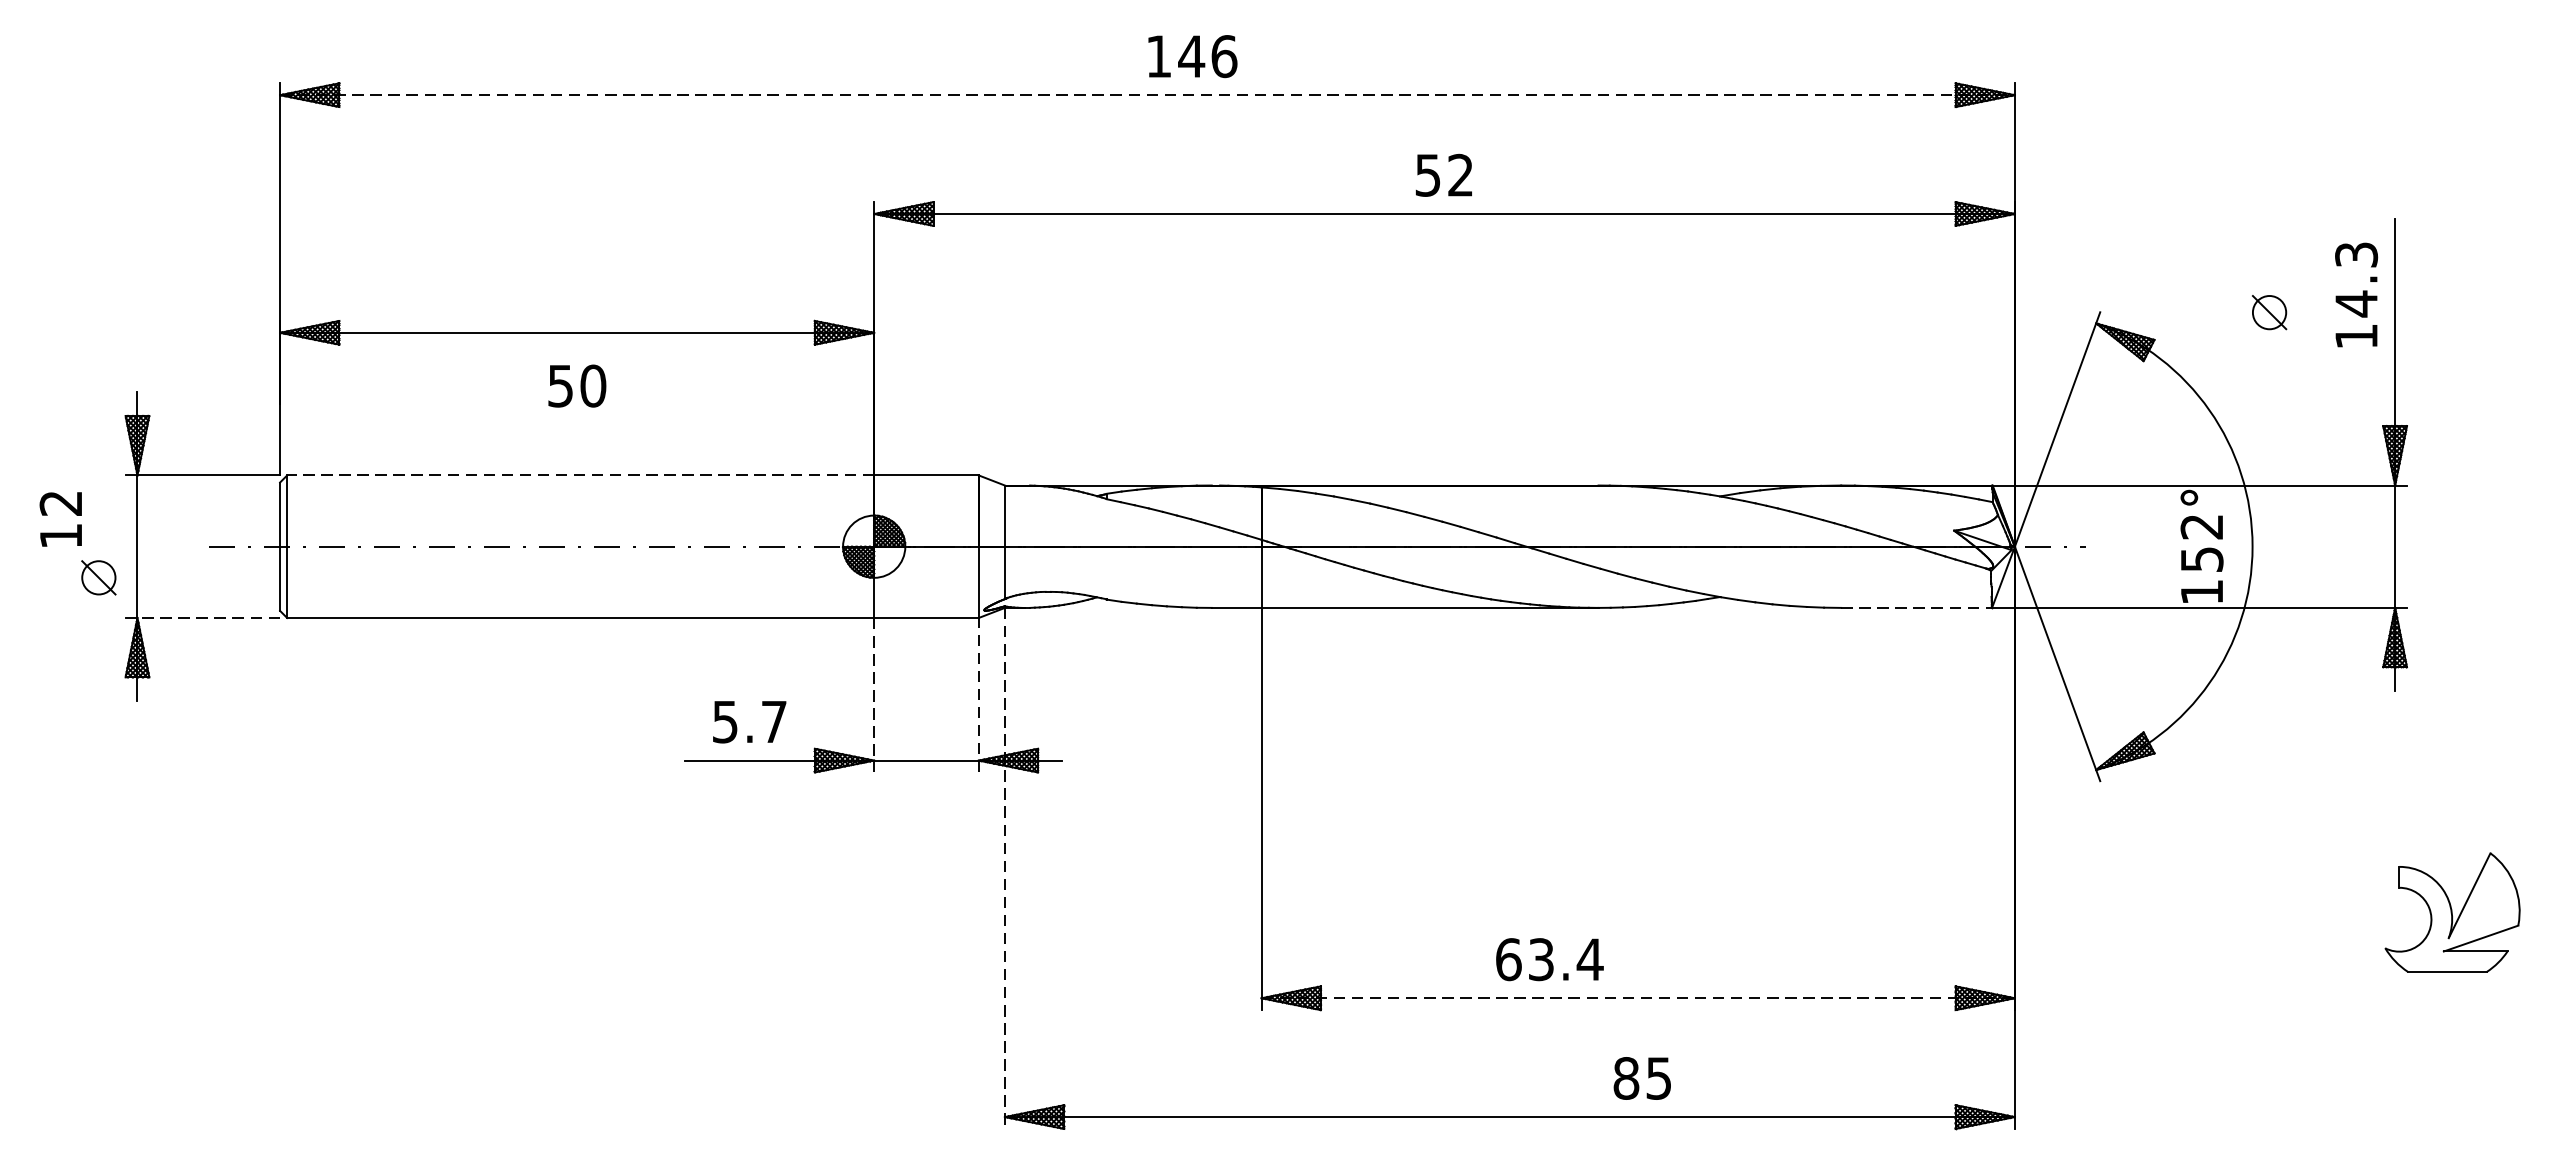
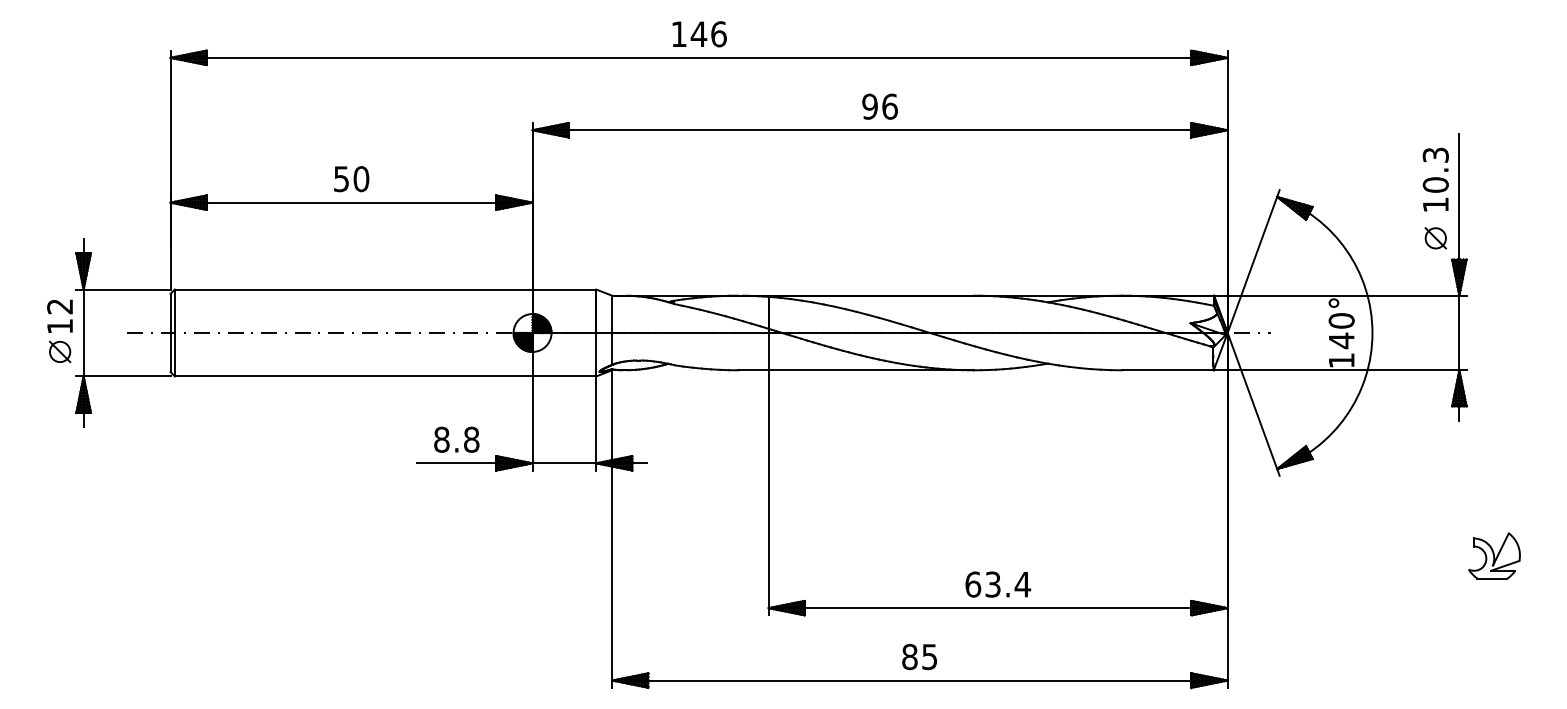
text: (1192, 56) -> (699, 34), moved
line: (1148, 94) -> (699, 57), dashed -> solid
text: (1443, 175) -> (879, 106), 52 -> 96
text: (2355, 303) -> (1435, 184), 14.3 -> 10.3
part: (2269, 312) -> (1435, 238), moved
text: (577, 386) -> (351, 179), moved
line: (580, 475) -> (353, 289), dashed -> solid
text: (60, 517) -> (59, 315), moved
text: (2201, 544) -> (1341, 331), 152° -> 140°
line: (1916, 608) -> (1167, 370), dashed -> solid
line: (207, 618) -> (126, 376), dashed -> solid
line: (979, 695) -> (596, 423), dashed -> solid
line: (874, 696) -> (532, 424), dashed -> solid
text: (749, 721) -> (456, 439), 5.7 -> 8.8
line: (1005, 869) -> (612, 529), dashed -> solid
part: (2452, 911) -> (1494, 555), size x0.62
text: (1550, 959) -> (998, 584), moved
line: (1638, 998) -> (998, 608), dashed -> solid
text: (1642, 1079) -> (919, 657), moved

